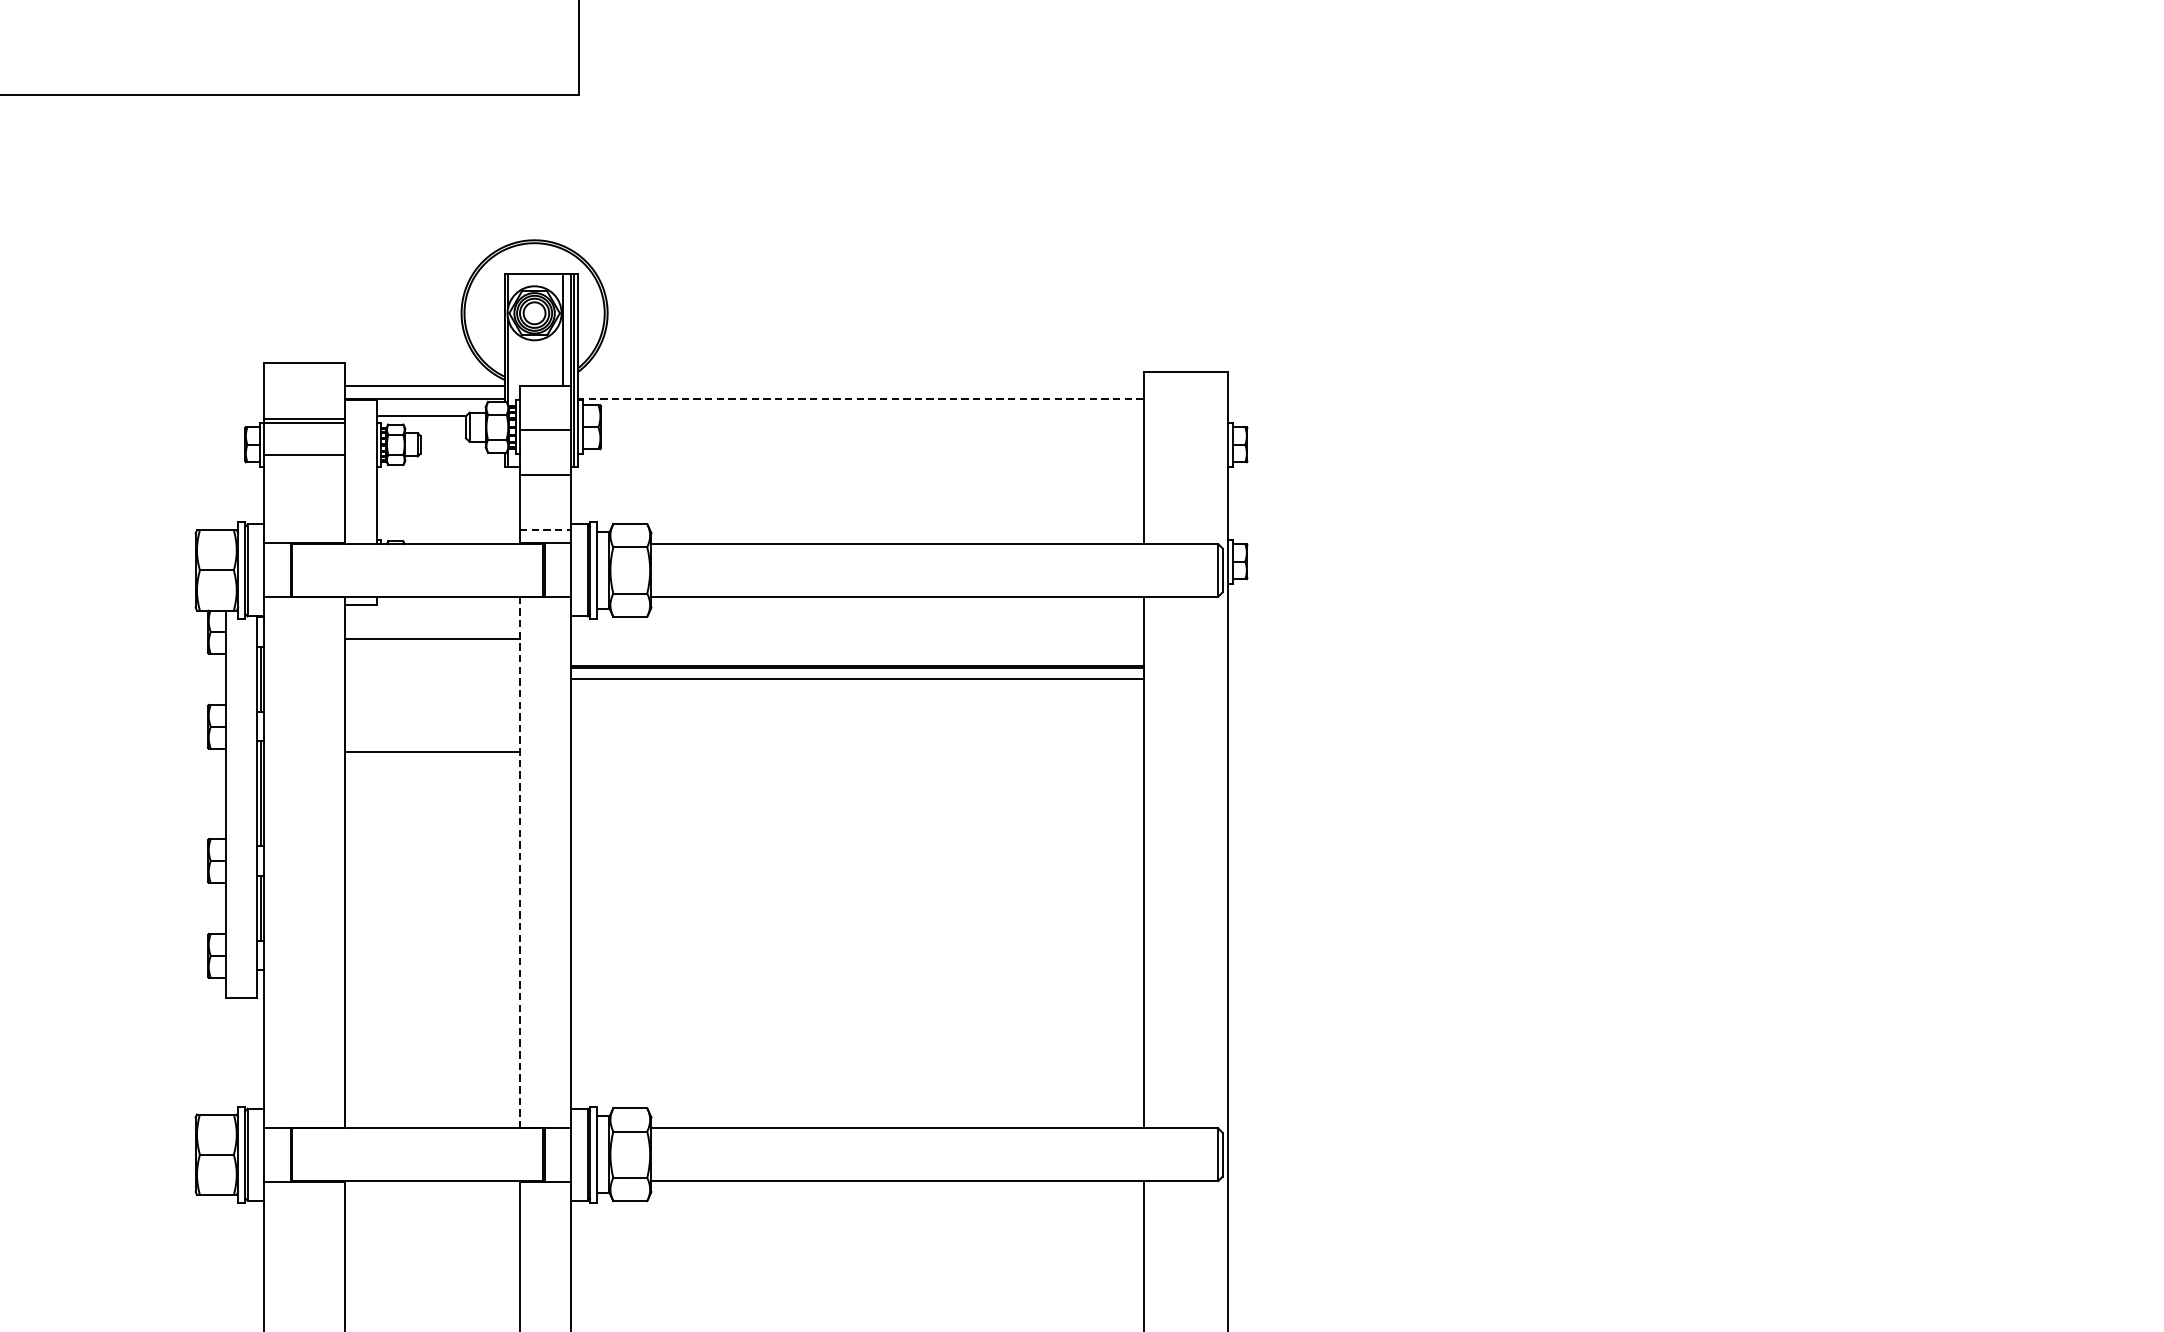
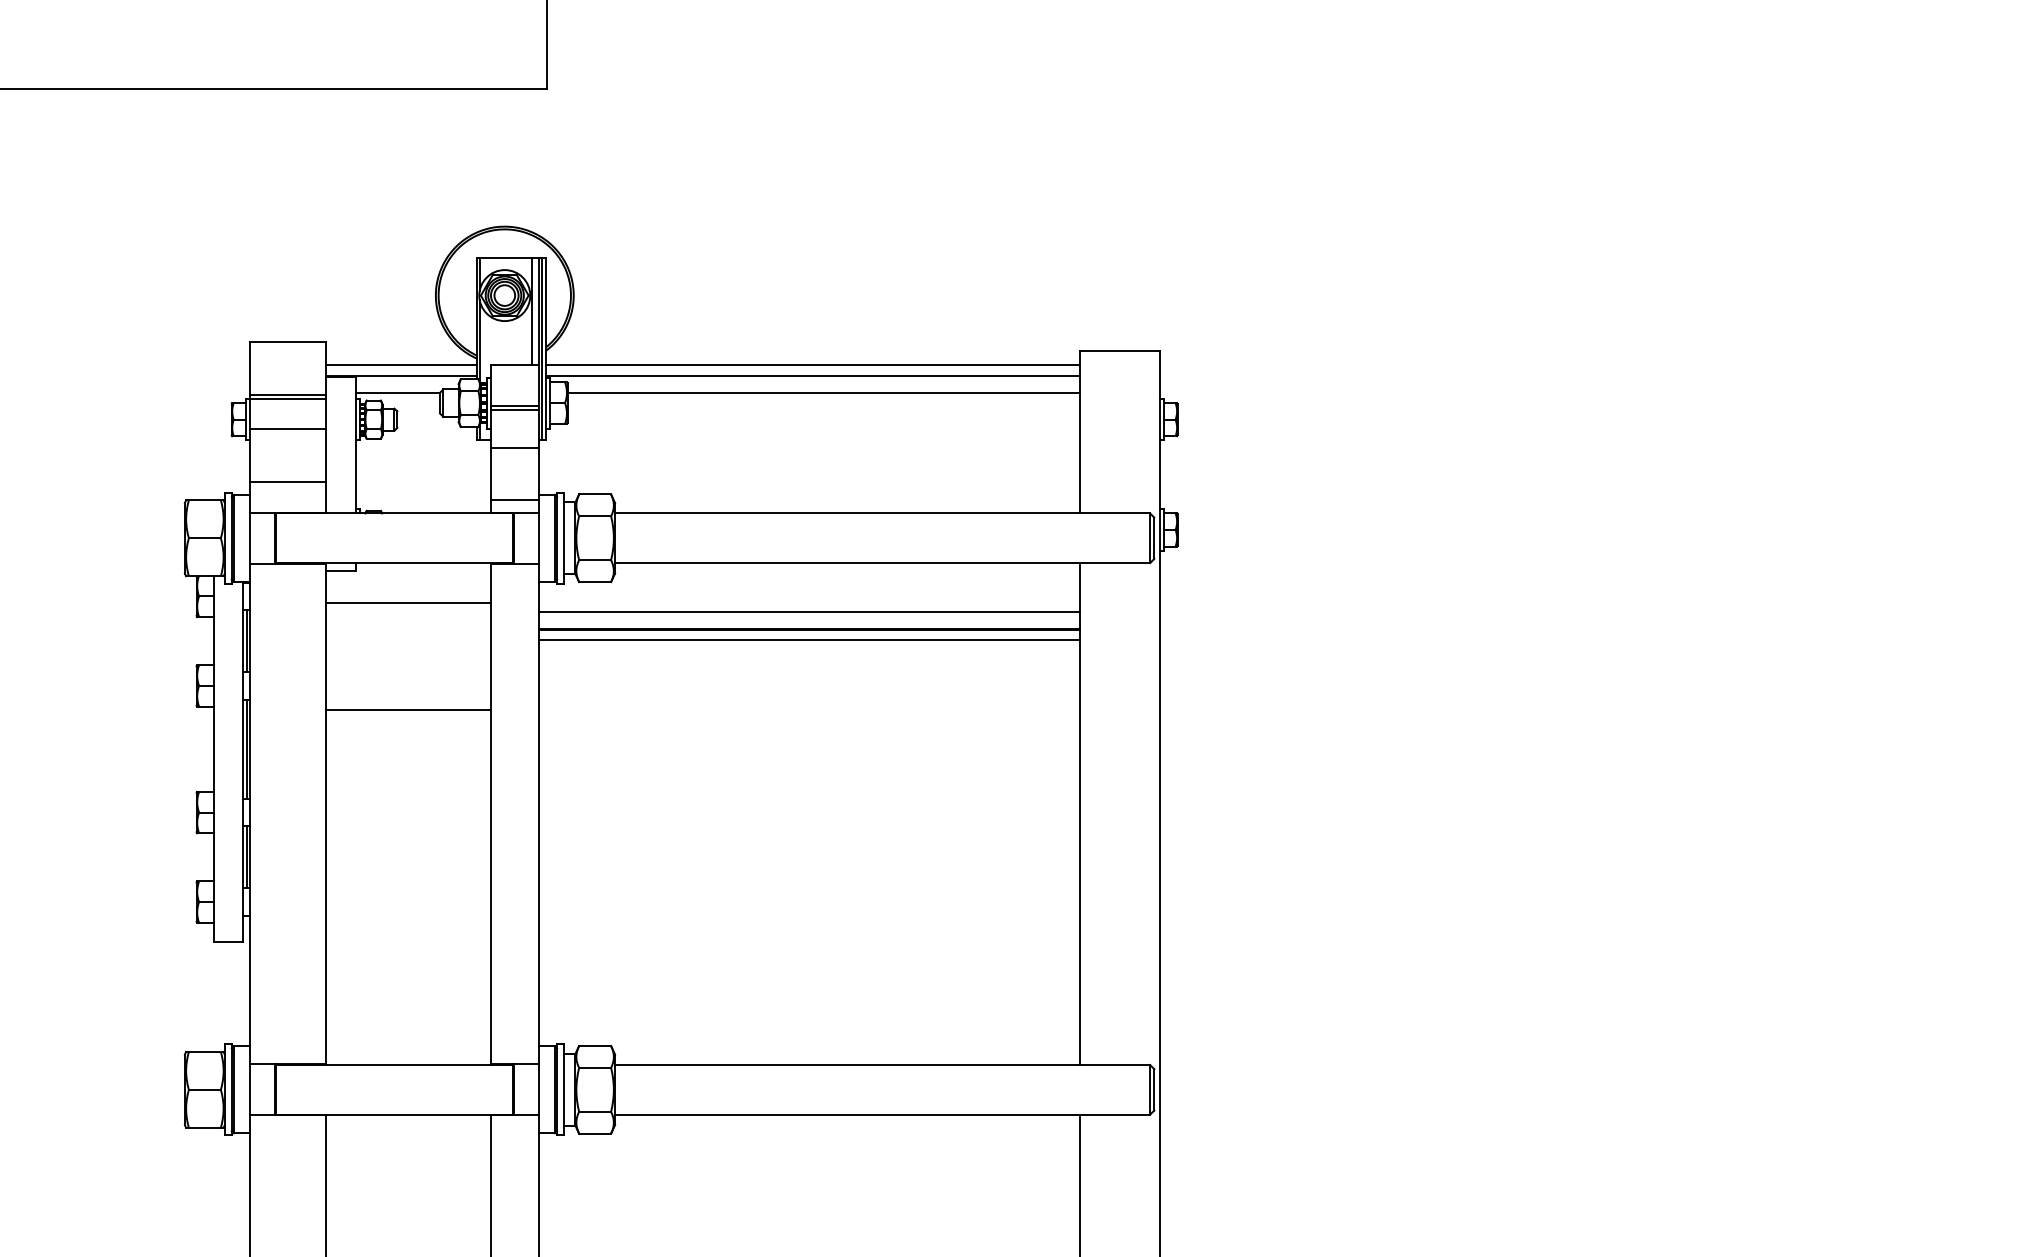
line: (860, 386) -> (812, 364), added
line: (860, 399) -> (812, 376), dashed -> solid
line: (872, 415) -> (823, 392), added
line: (545, 435) -> (515, 410), added
line: (304, 511) -> (287, 482), added
line: (545, 530) -> (515, 500), dashed -> solid
line: (857, 649) -> (809, 612), added
line: (520, 863) -> (491, 814), dashed -> solid

